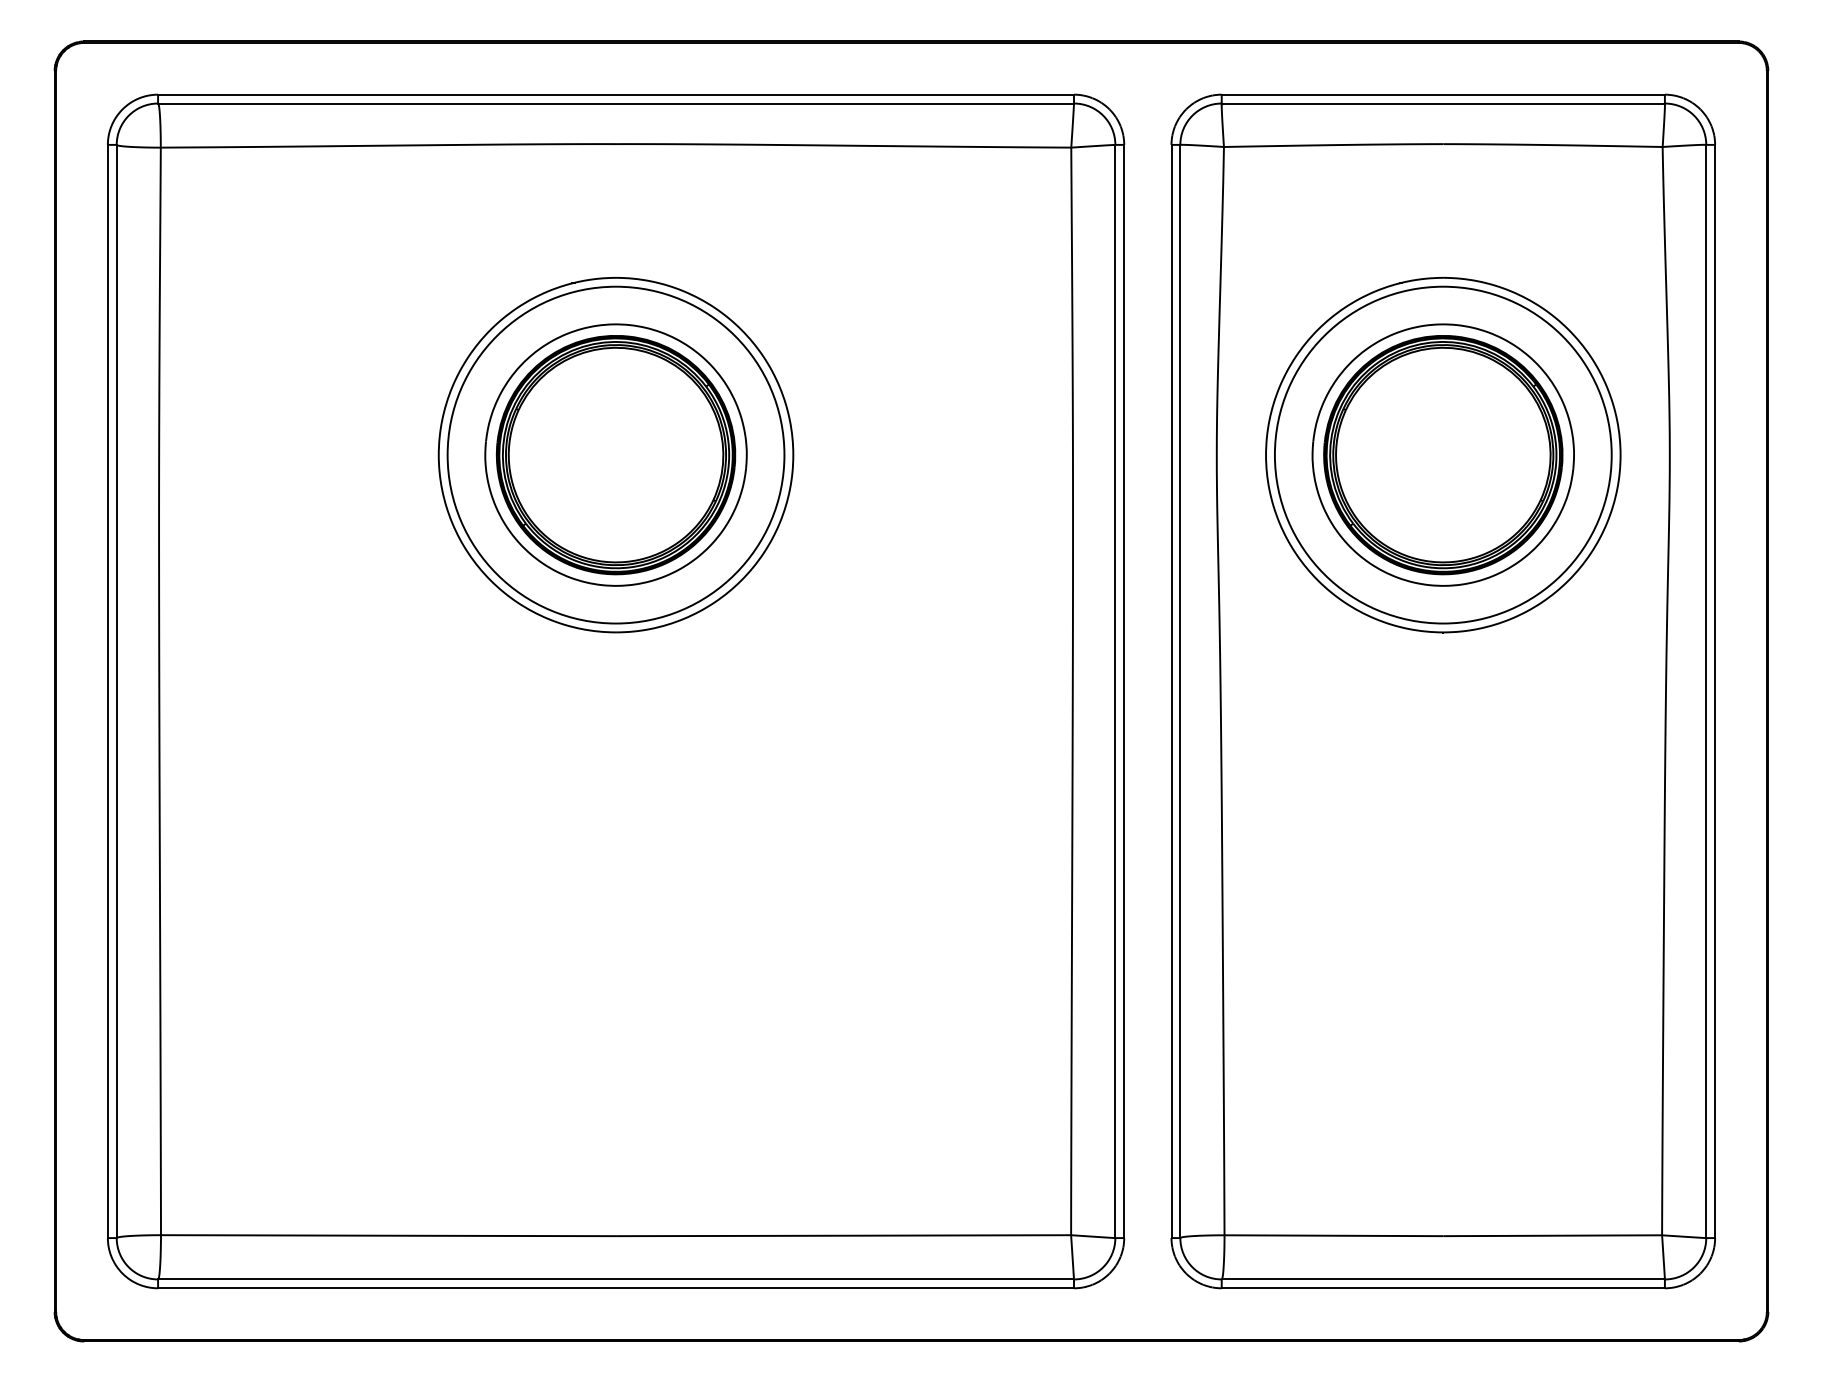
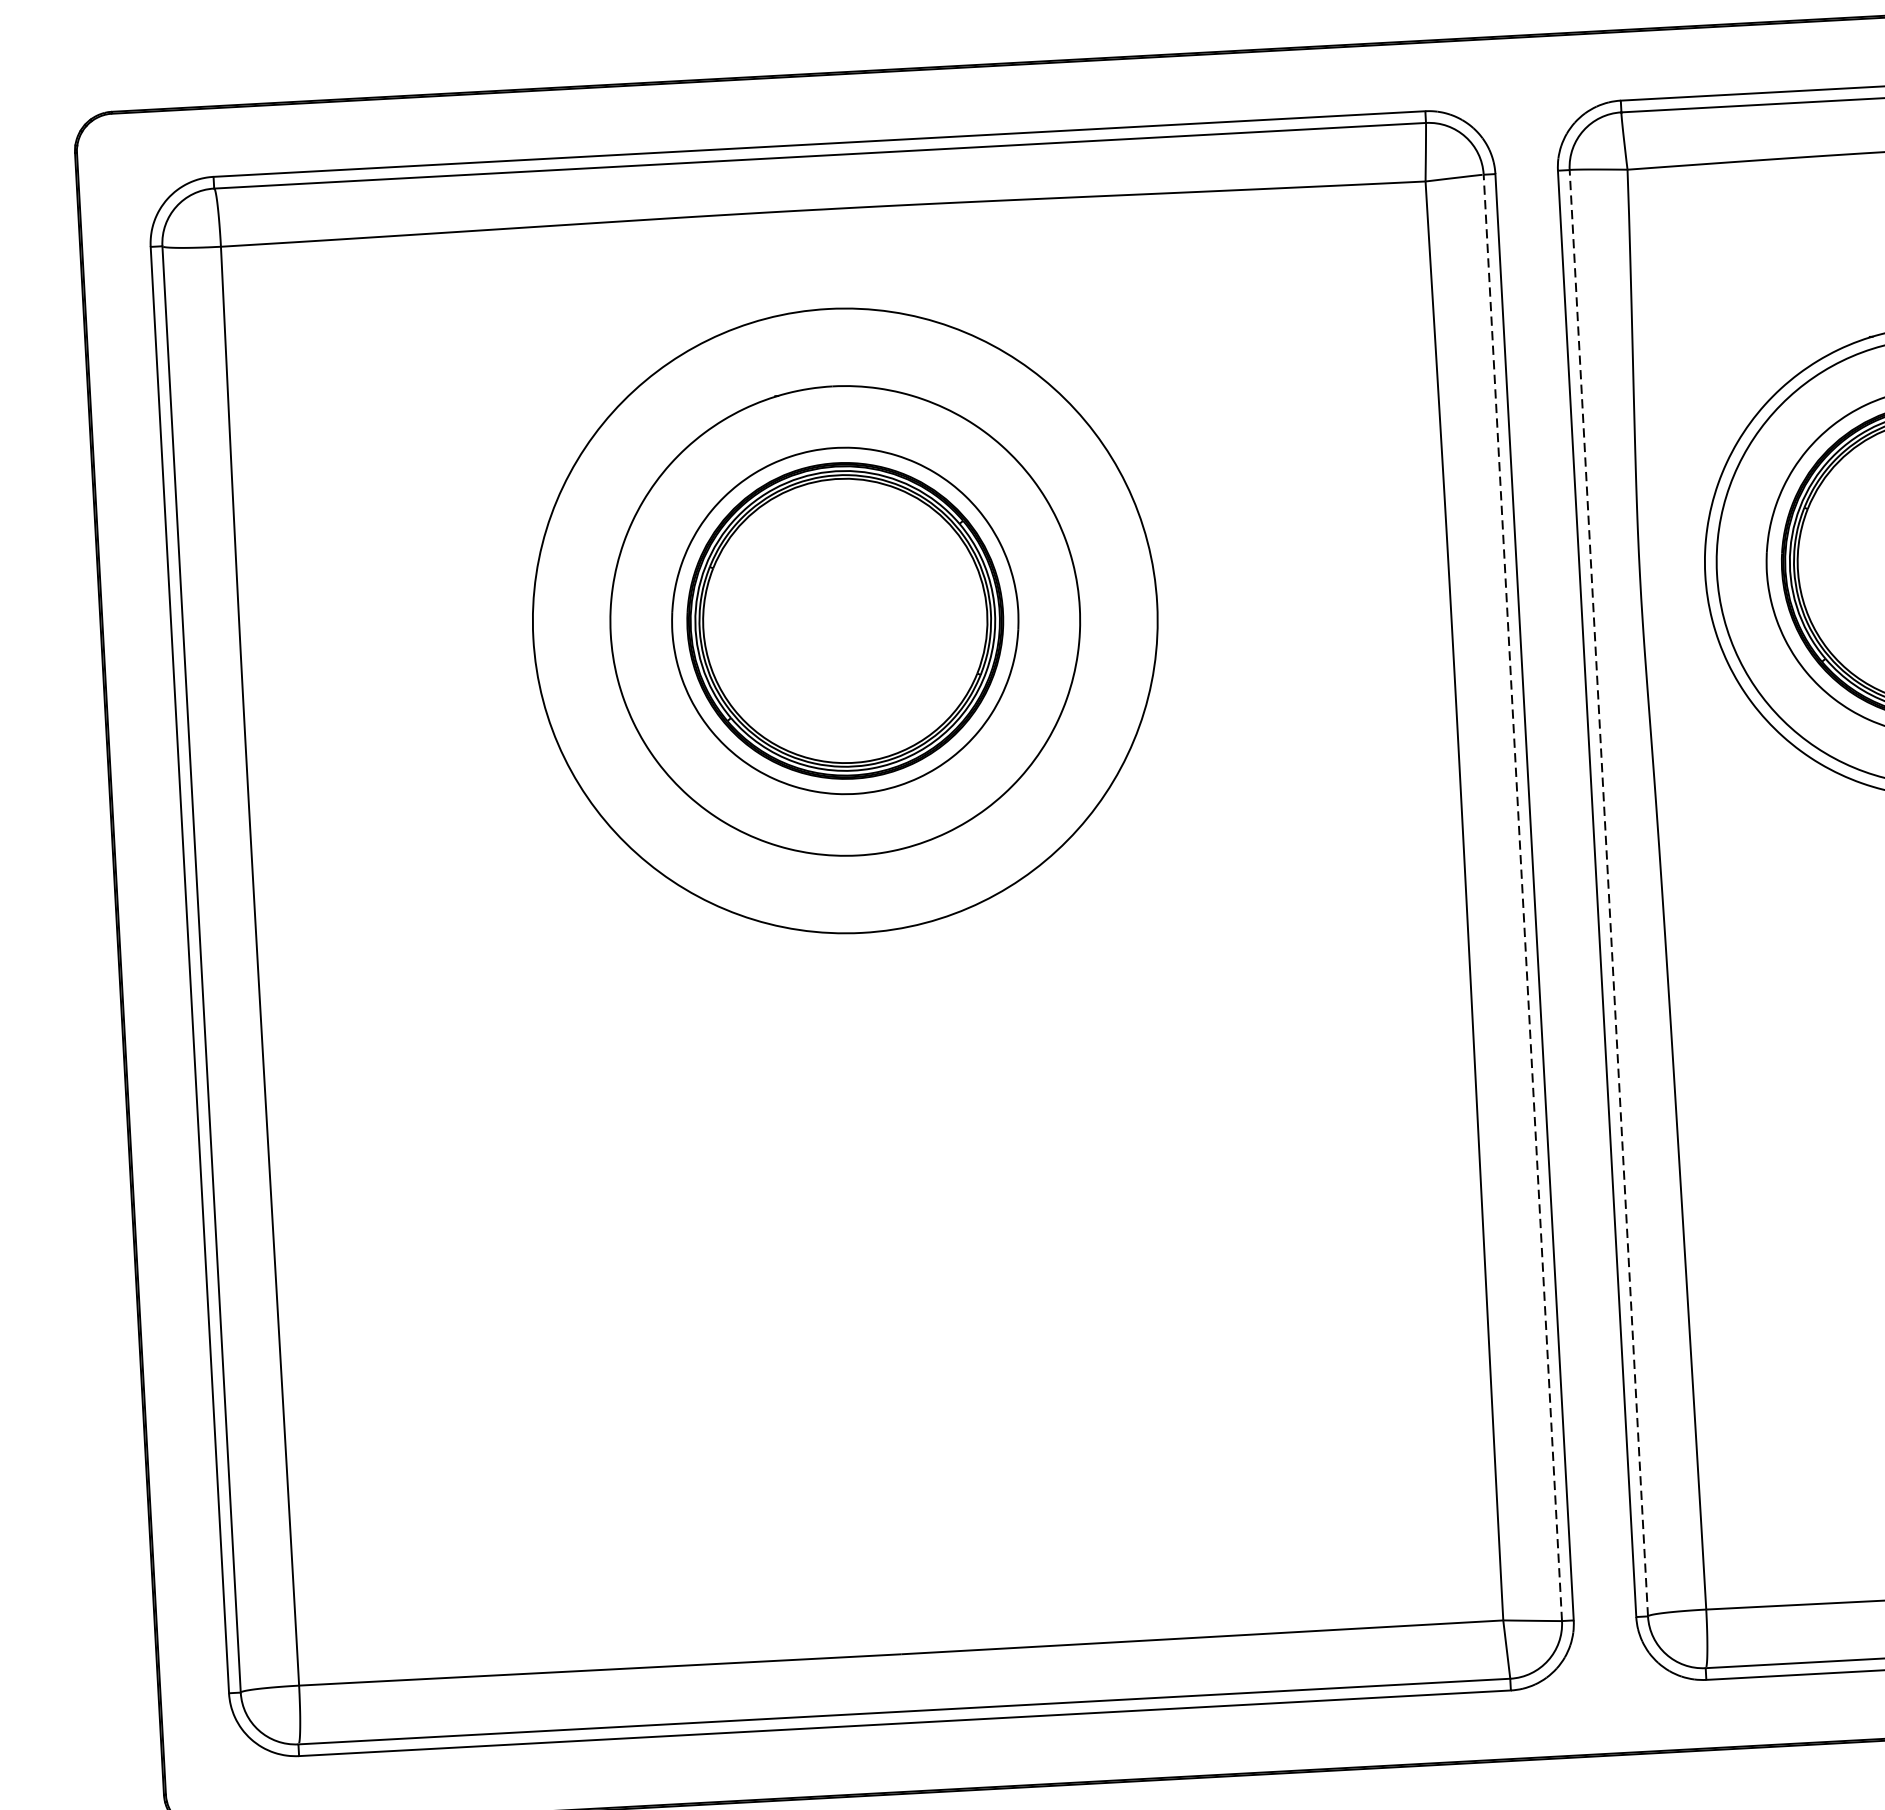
circle: (615, 454) -> (844, 620), size x1.4
line: (1115, 691) -> (1523, 897), solid -> dashed
line: (1180, 691) -> (1609, 893), solid -> dashed

